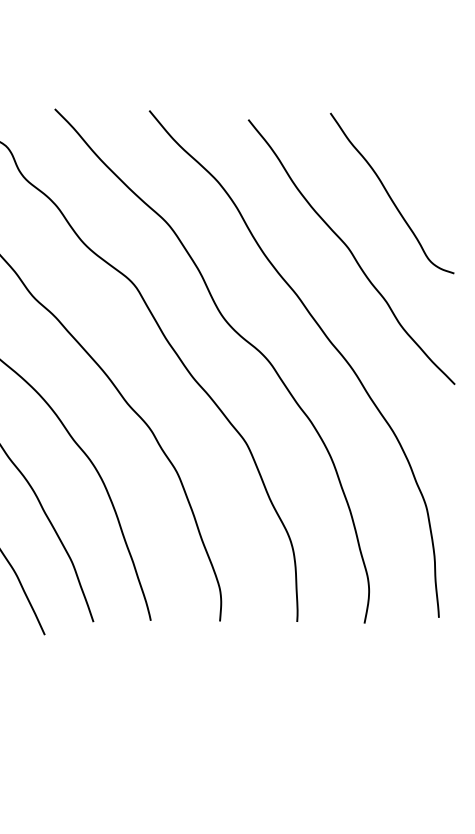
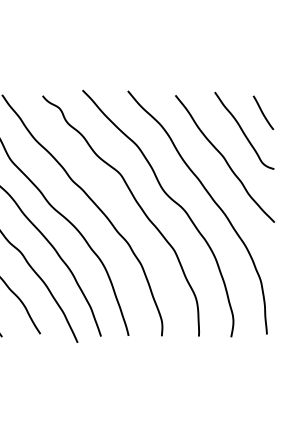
curve: (431, 155) -> (263, 112), added

